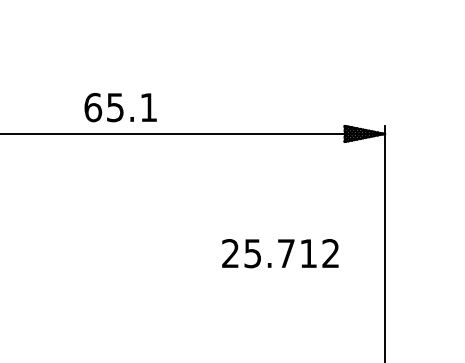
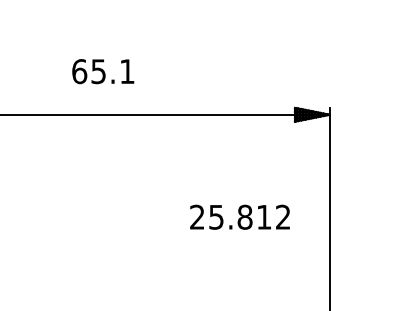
text: (120, 107) -> (103, 71), moved
text: (286, 253) -> (245, 217), 25.712 -> 25.812

